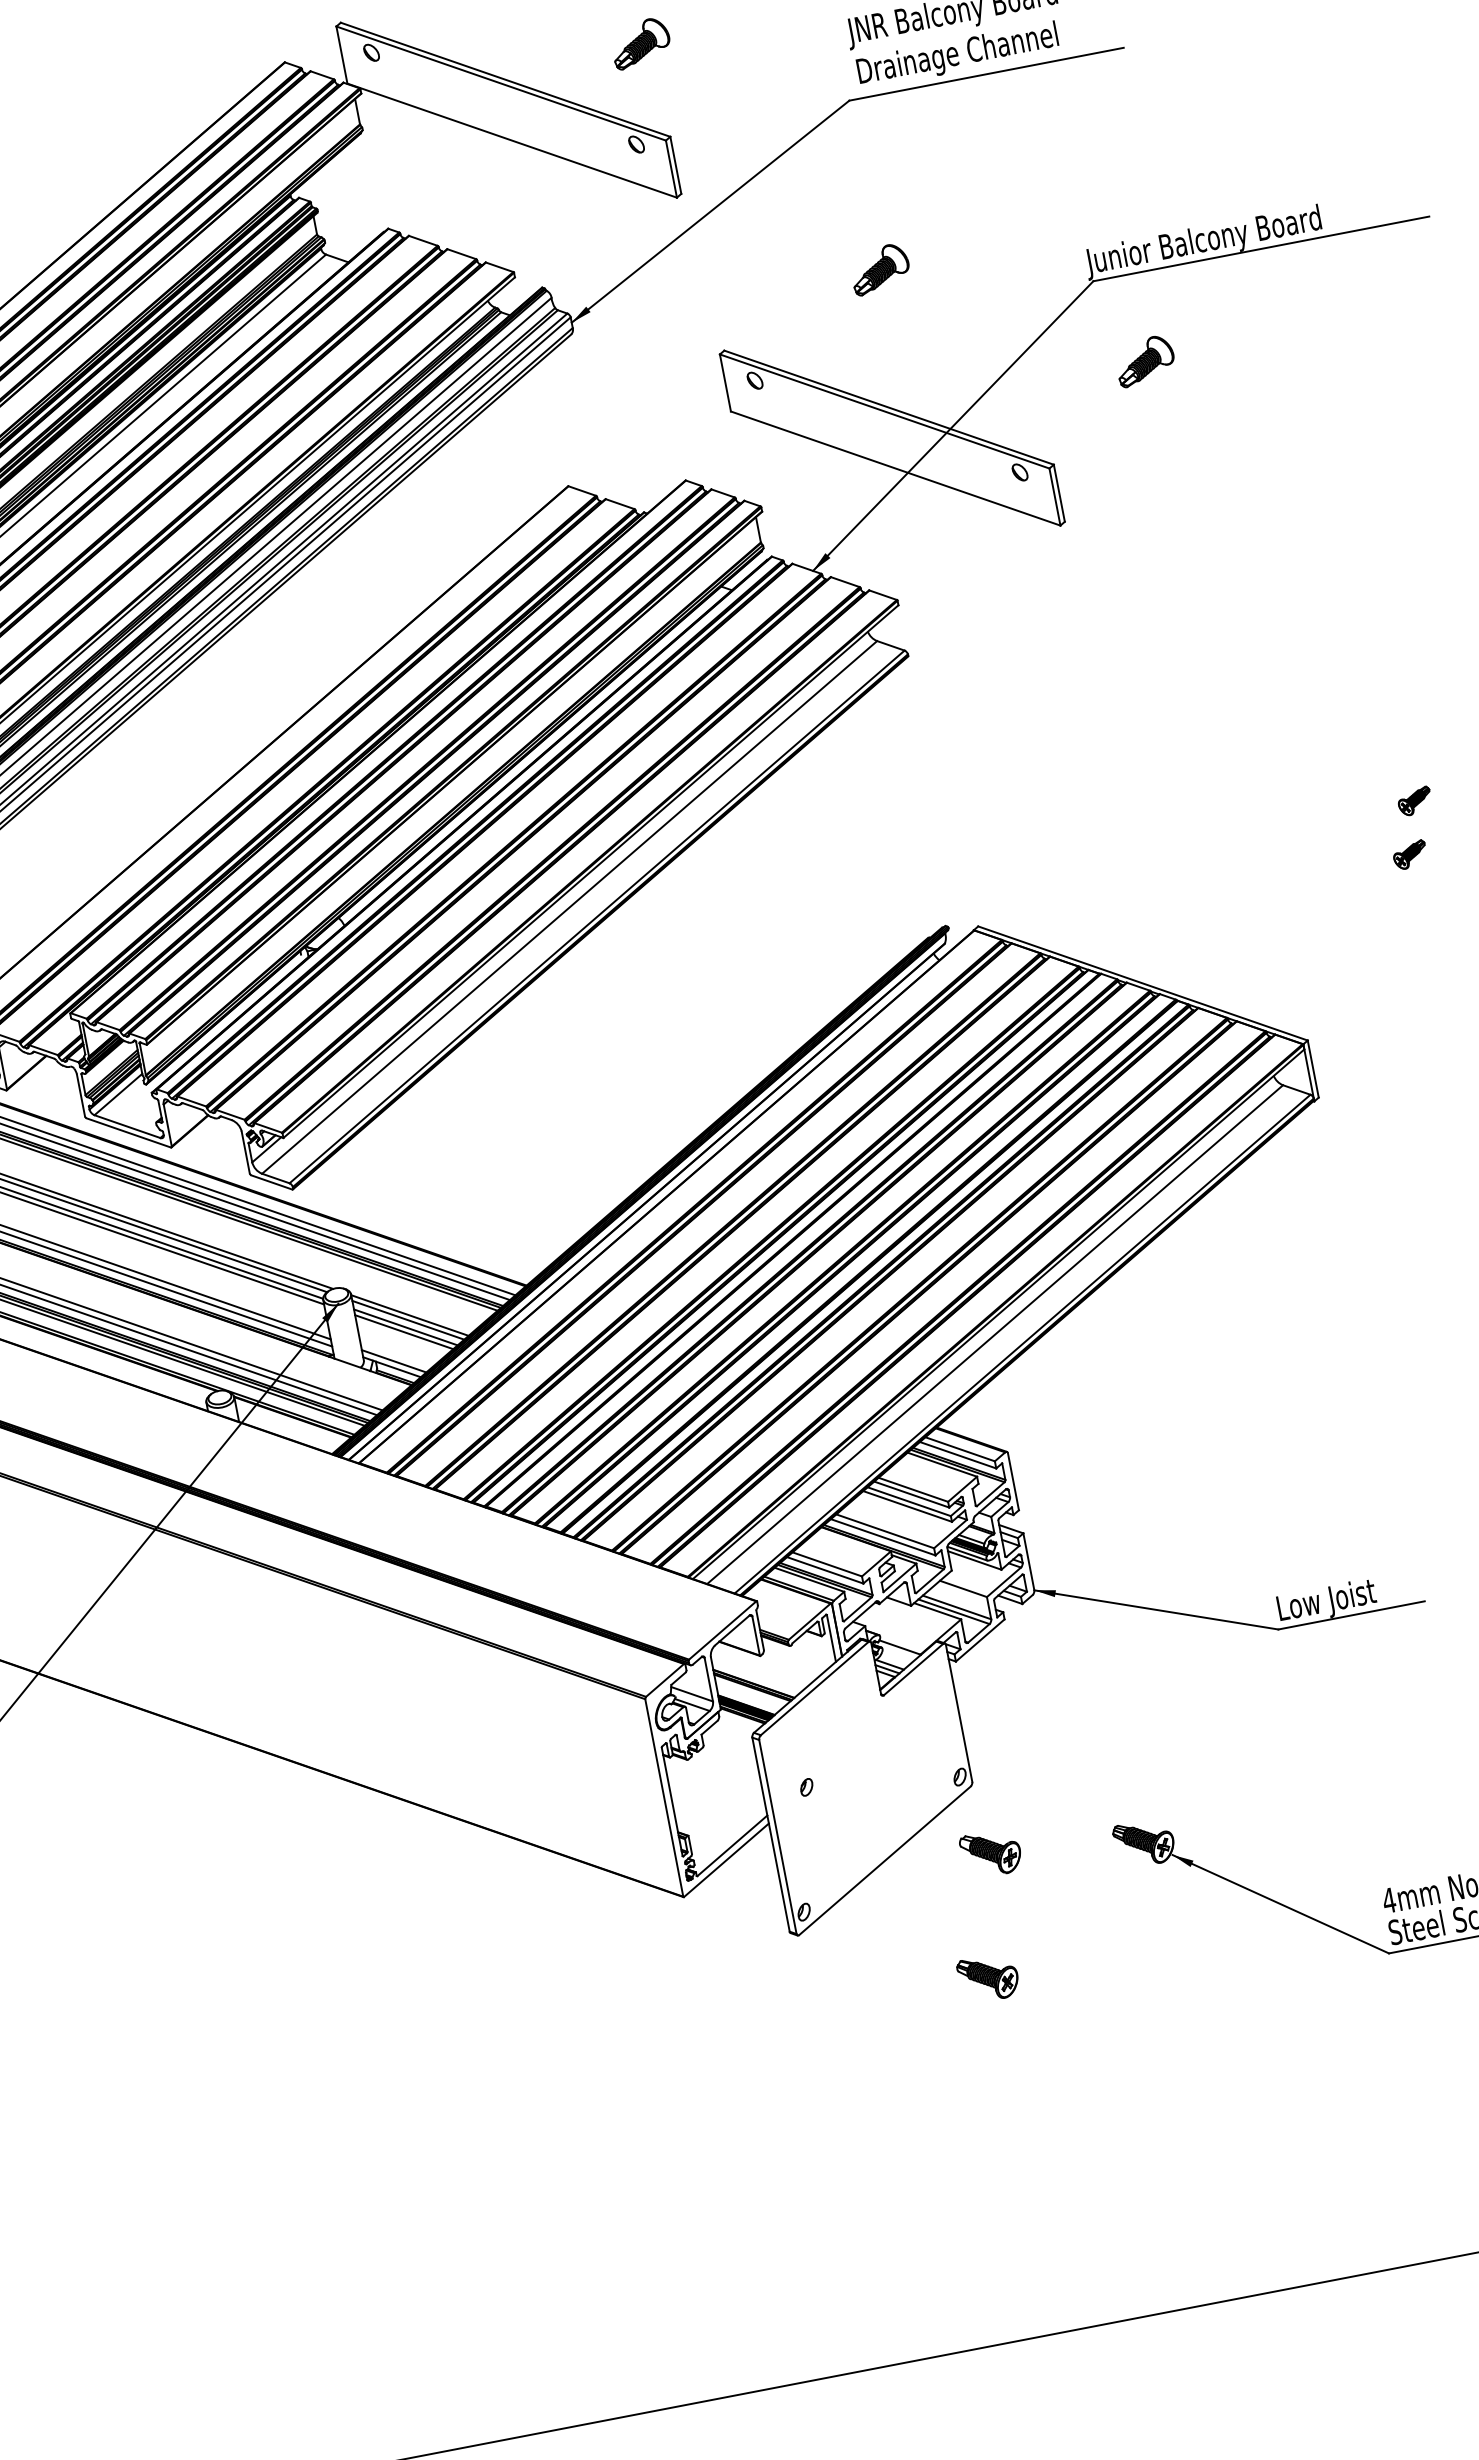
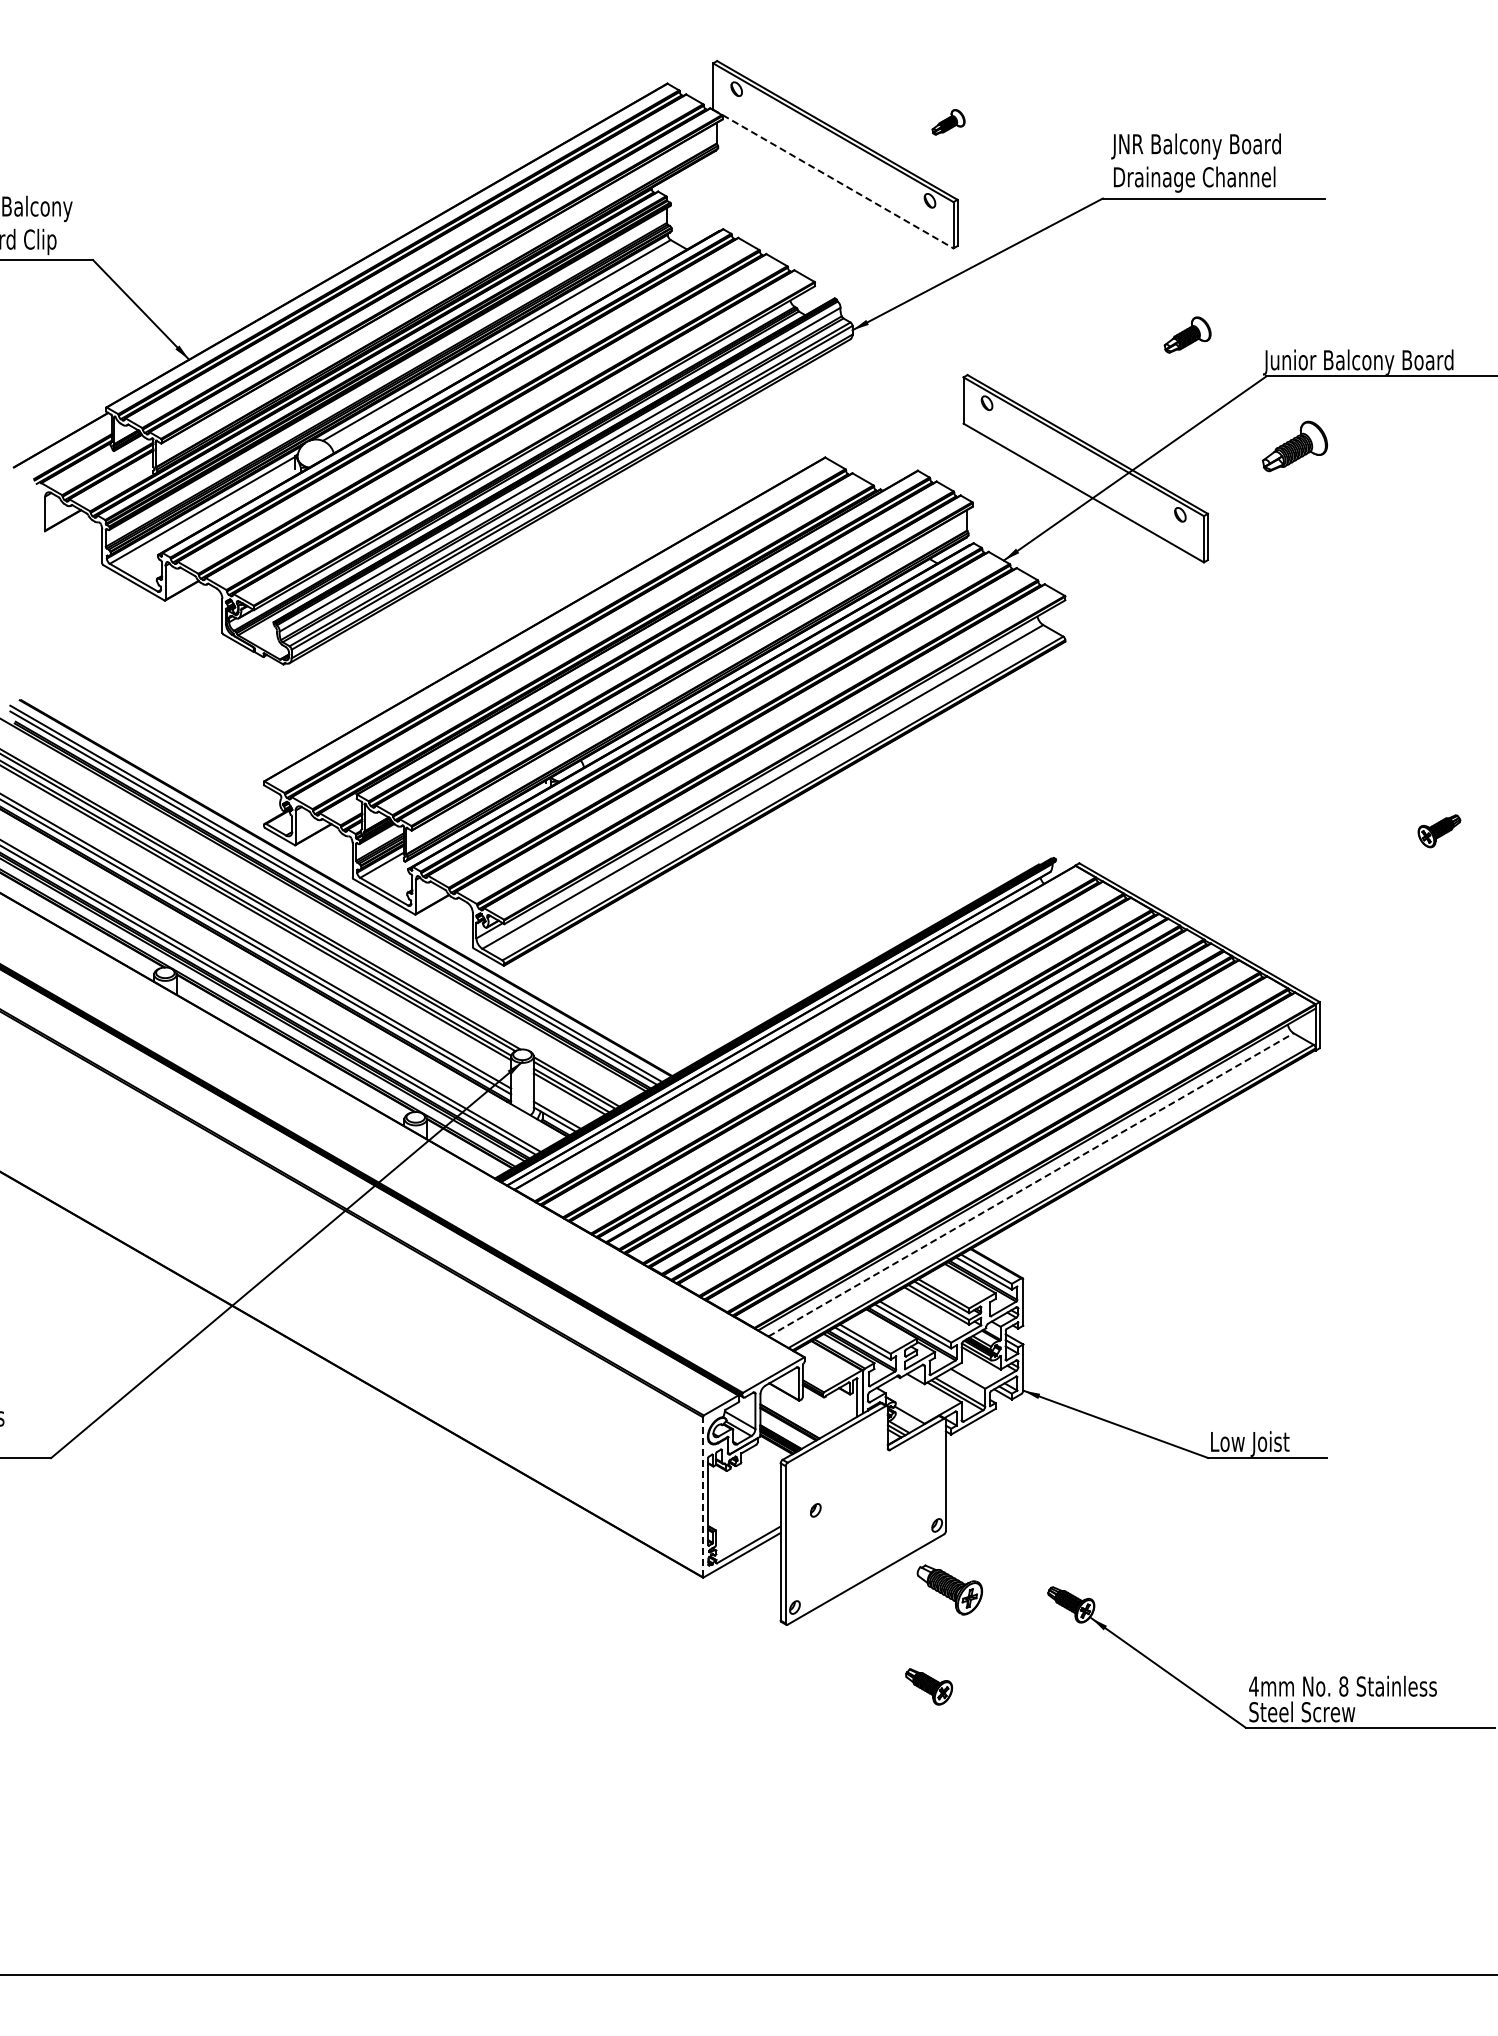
part: (640, 42) -> (948, 121), size x0.7
line: (512, 141) -> (833, 179), solid -> dashed
part: (879, 268) -> (1187, 334), moved
part: (1144, 361) -> (1294, 446), size x1.4
part: (1414, 801) -> (1439, 831), size x1.6
part: (1409, 855) -> (1427, 872), removed
line: (995, 1334) -> (1031, 1184), solid -> dashed
line: (663, 1797) -> (702, 1496), solid -> dashed
part: (990, 1853) -> (949, 1589), size x1.4

